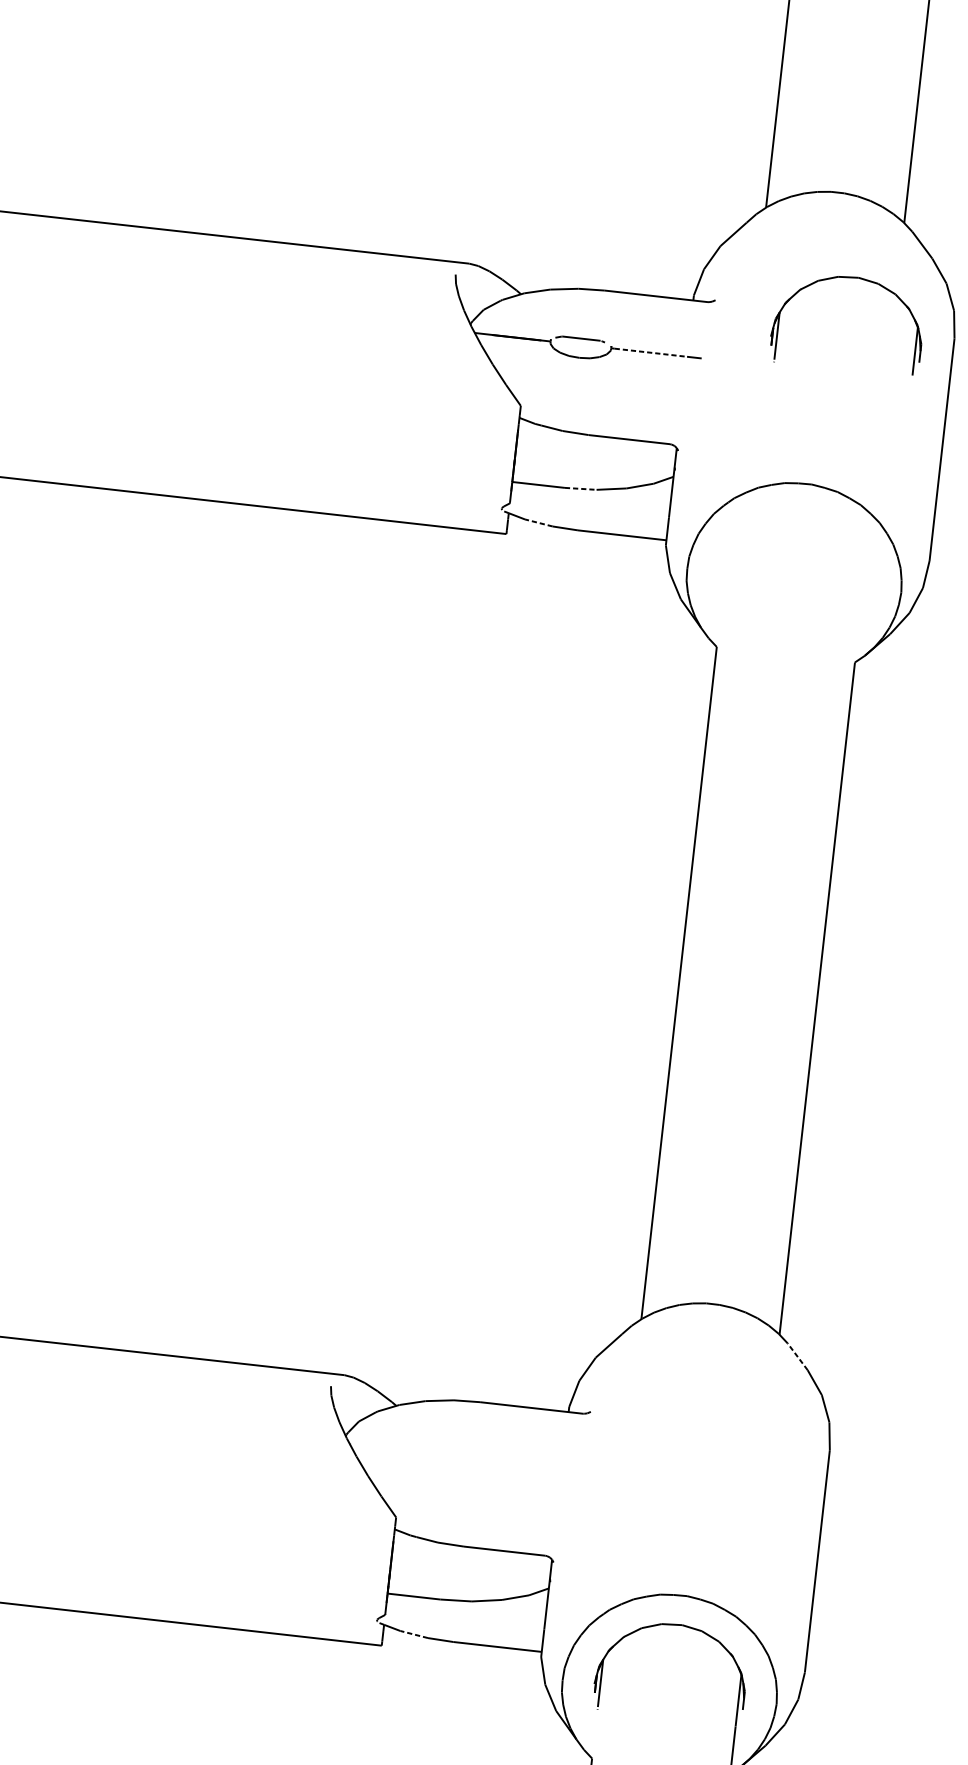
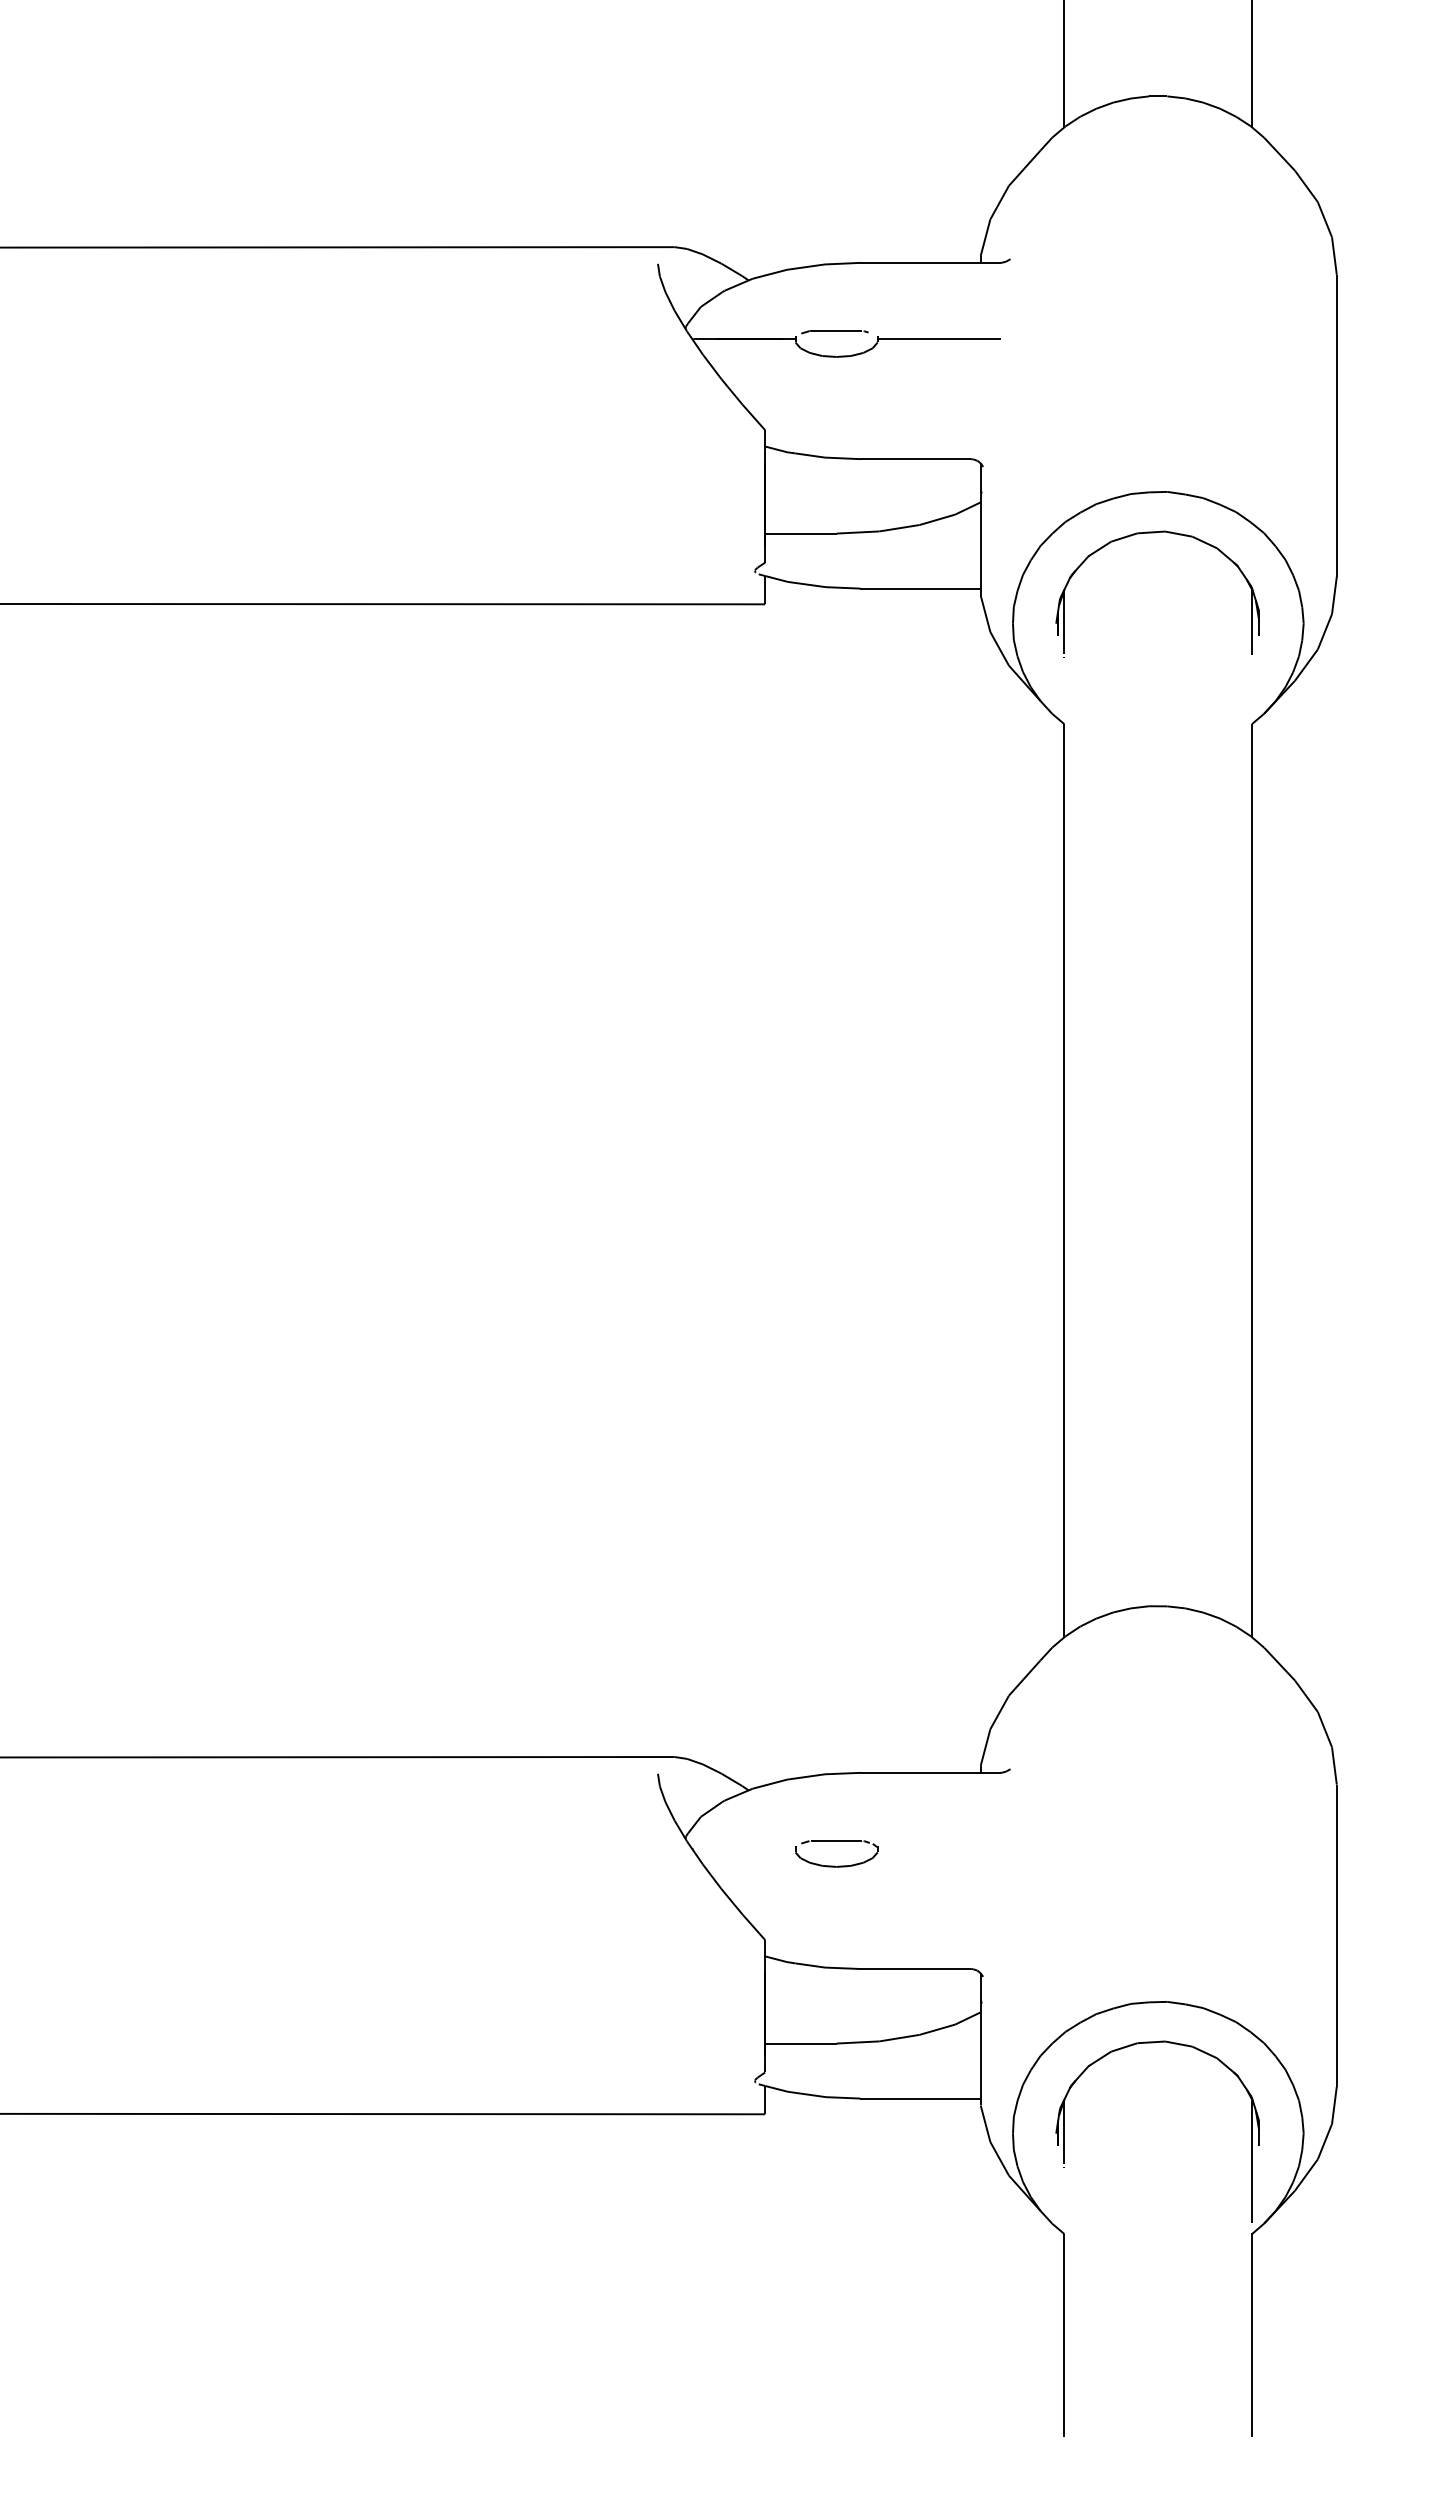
part: (851, 278) -> (1155, 533), moved
line: (651, 352) -> (932, 339), dashed -> solid
line: (581, 488) -> (858, 532), dashed -> solid
line: (538, 522) -> (806, 584), dashed -> solid
line: (797, 1357) -> (1279, 1664), dashed -> solid
part: (456, 1450) -> (836, 1841), added
line: (413, 1634) -> (806, 2094), dashed -> solid

